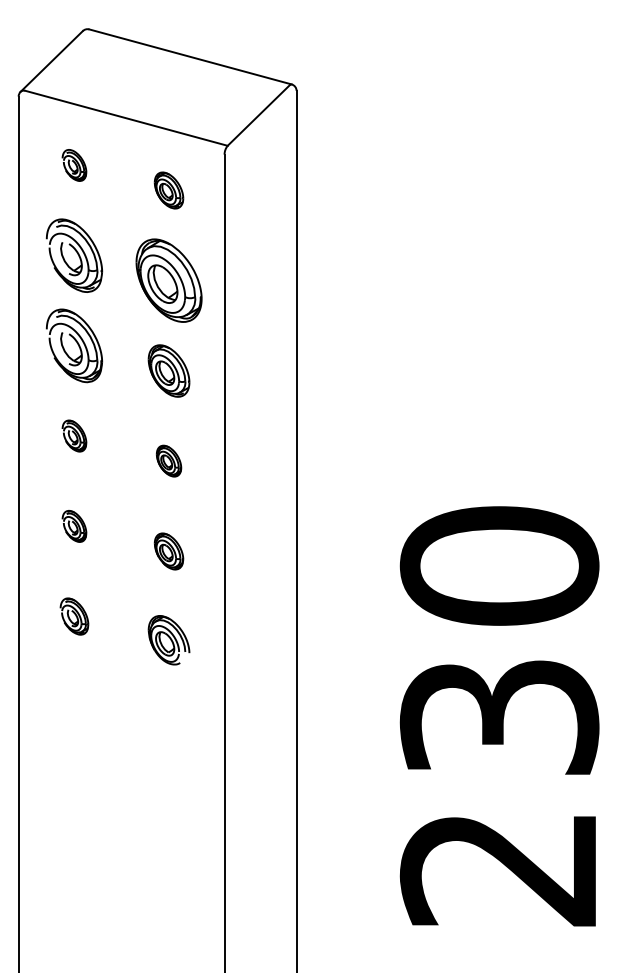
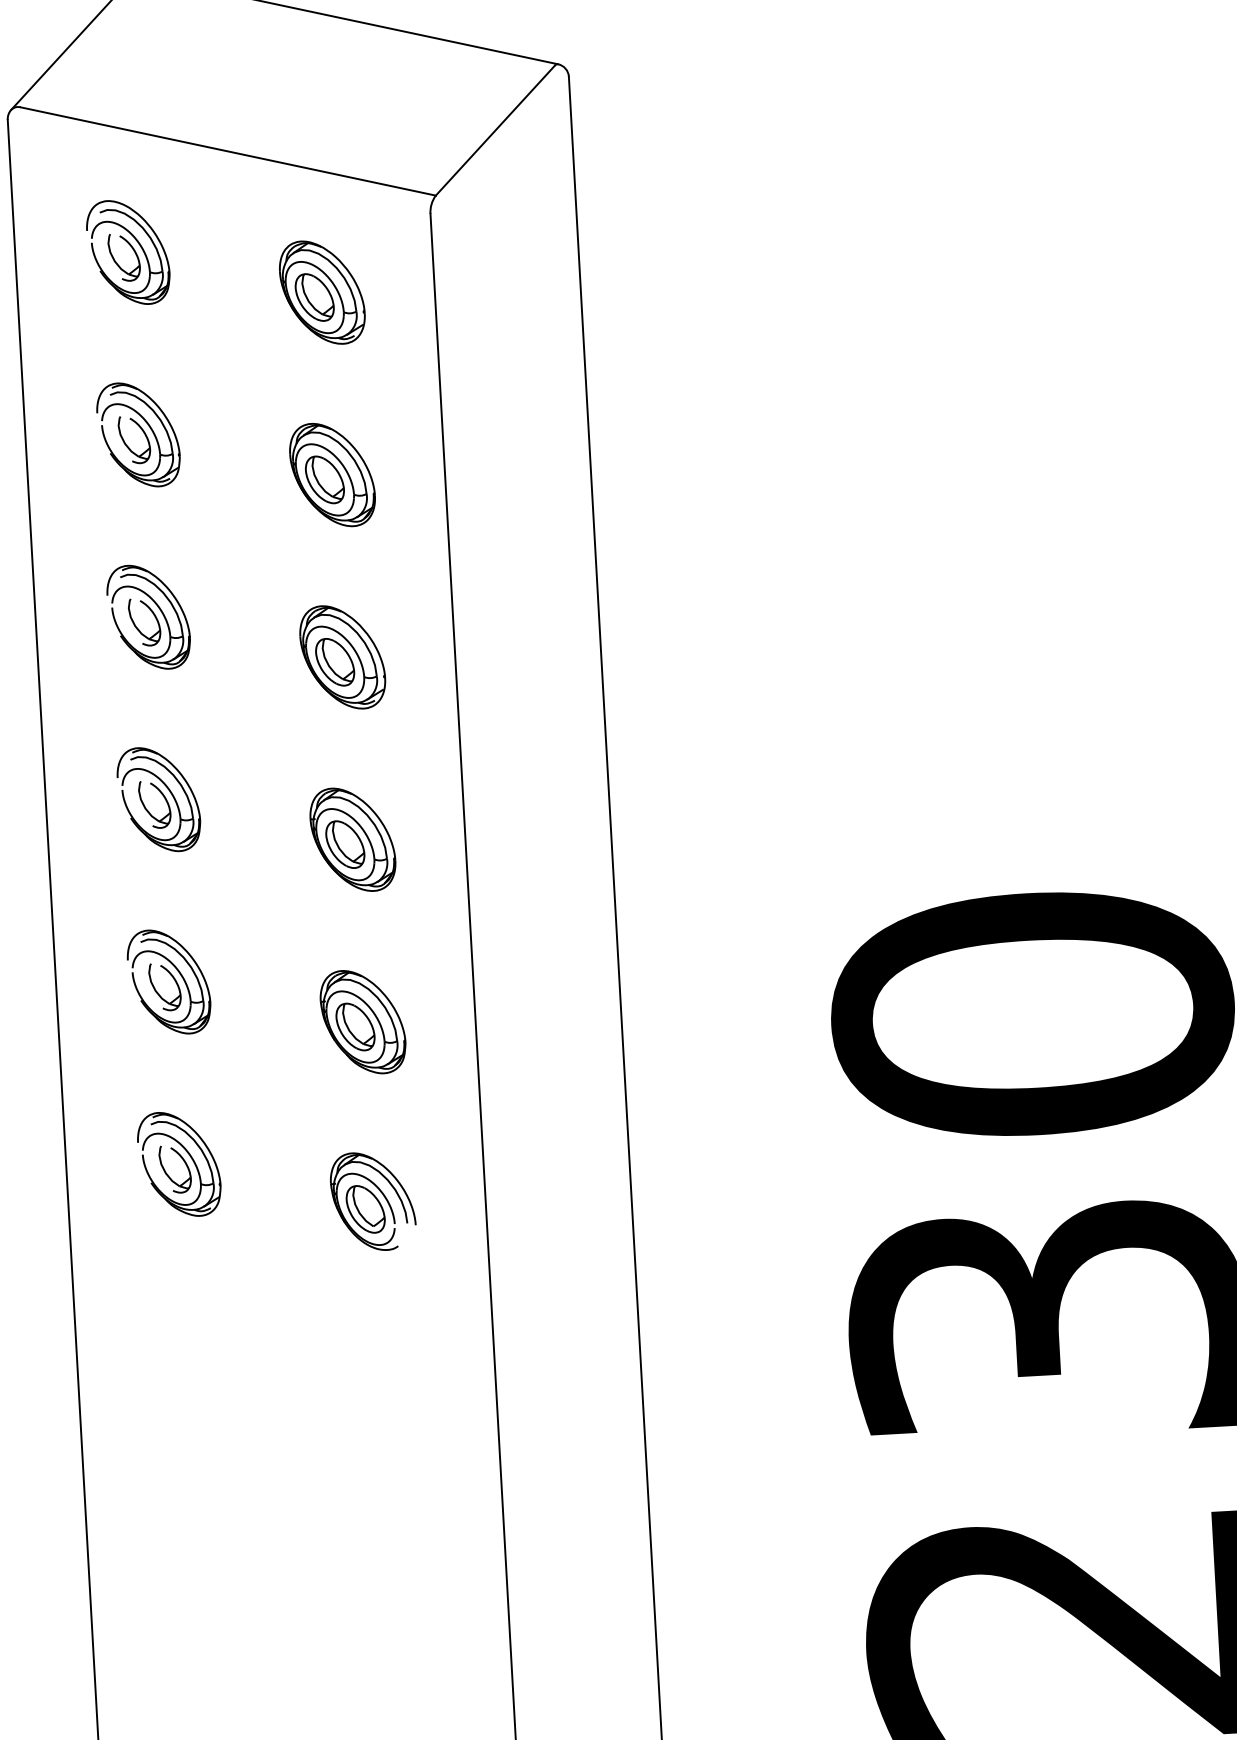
part: (74, 165) -> (128, 252), size x1.67
part: (168, 190) -> (321, 292), size x1.43
part: (74, 255) -> (138, 434), size x0.71
part: (168, 280) -> (331, 474), size x0.62
part: (74, 345) -> (148, 616), size x0.71
part: (74, 435) -> (158, 798), size x1.67
part: (168, 460) -> (351, 838), size x1.67
part: (74, 526) -> (169, 982), size x1.67
part: (168, 551) -> (362, 1022), size x1.43
part: (74, 616) -> (179, 1164), size x1.43

